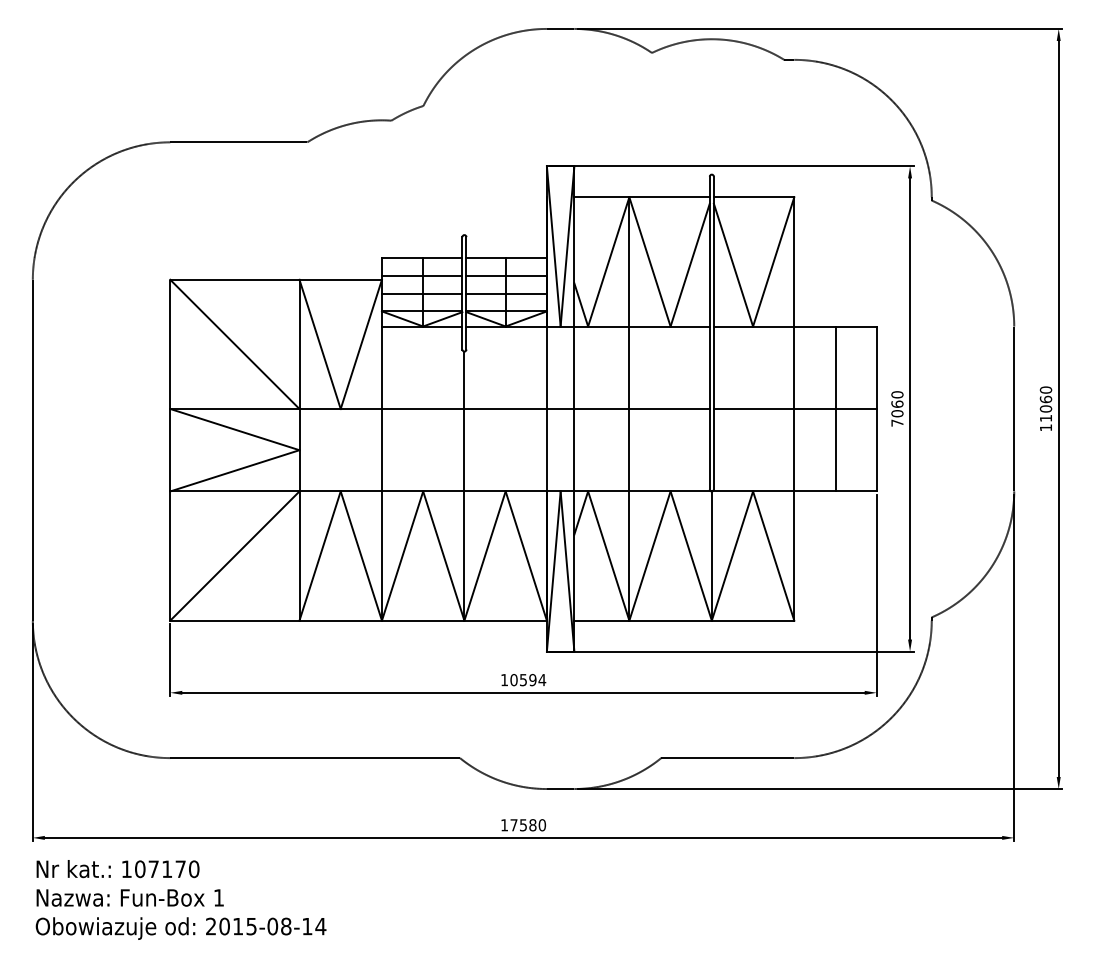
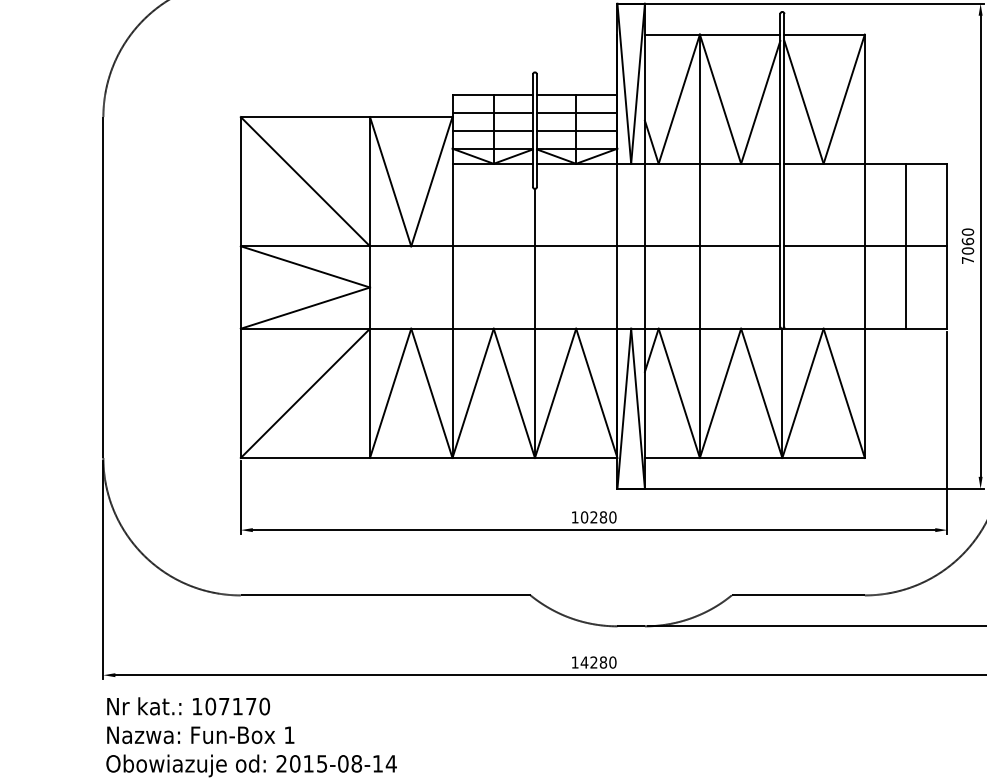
text: (533, 680) -> (604, 517), 10594 -> 10280
text: (518, 825) -> (589, 662), 17580 -> 14280

